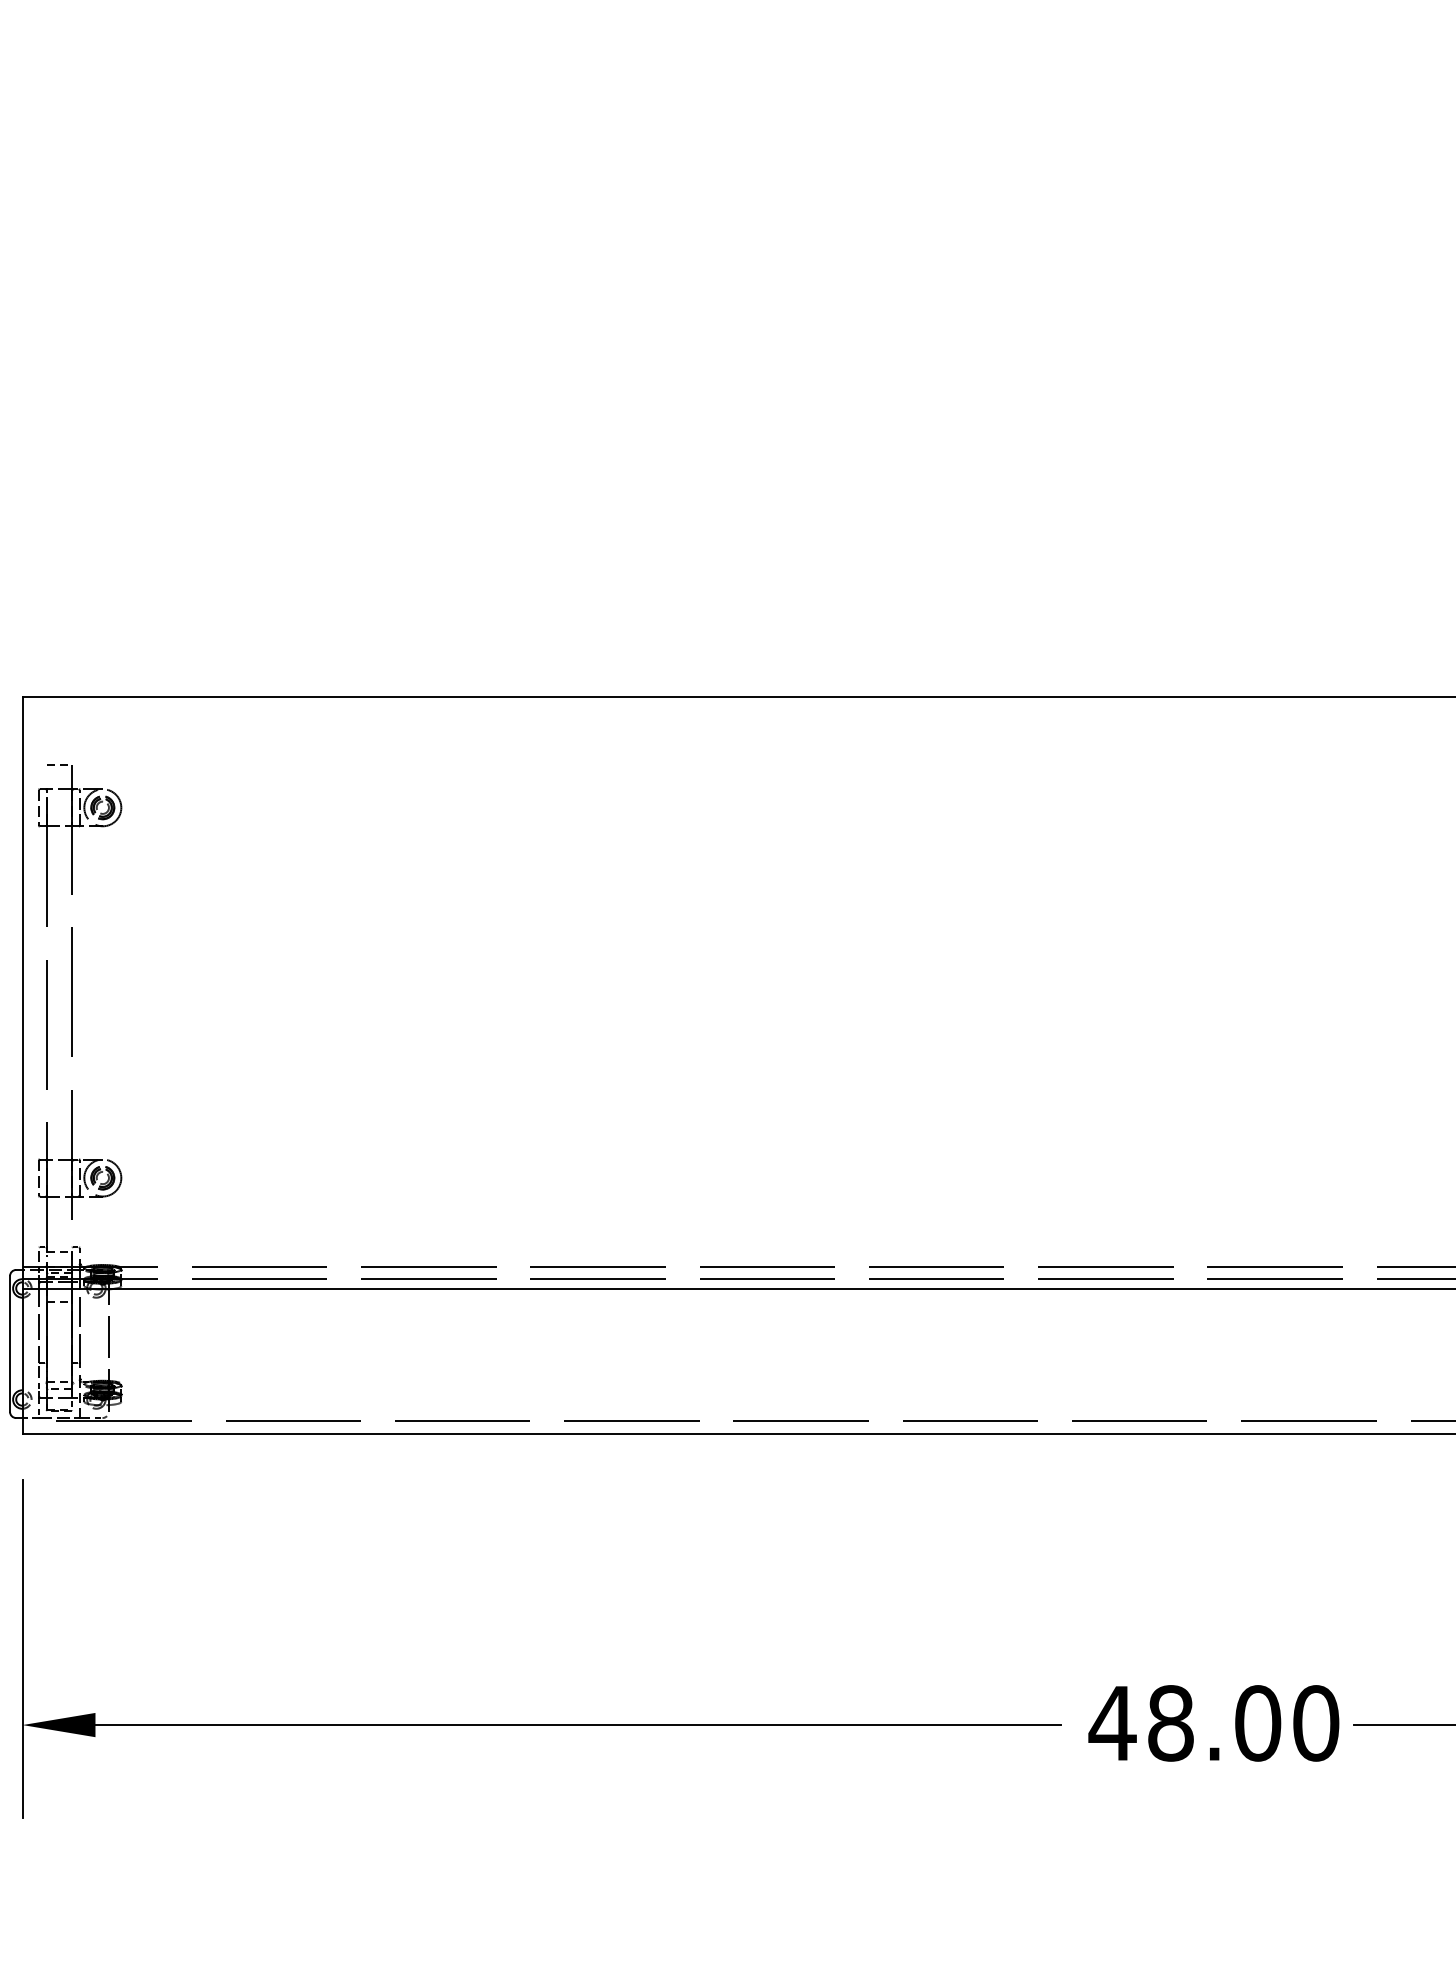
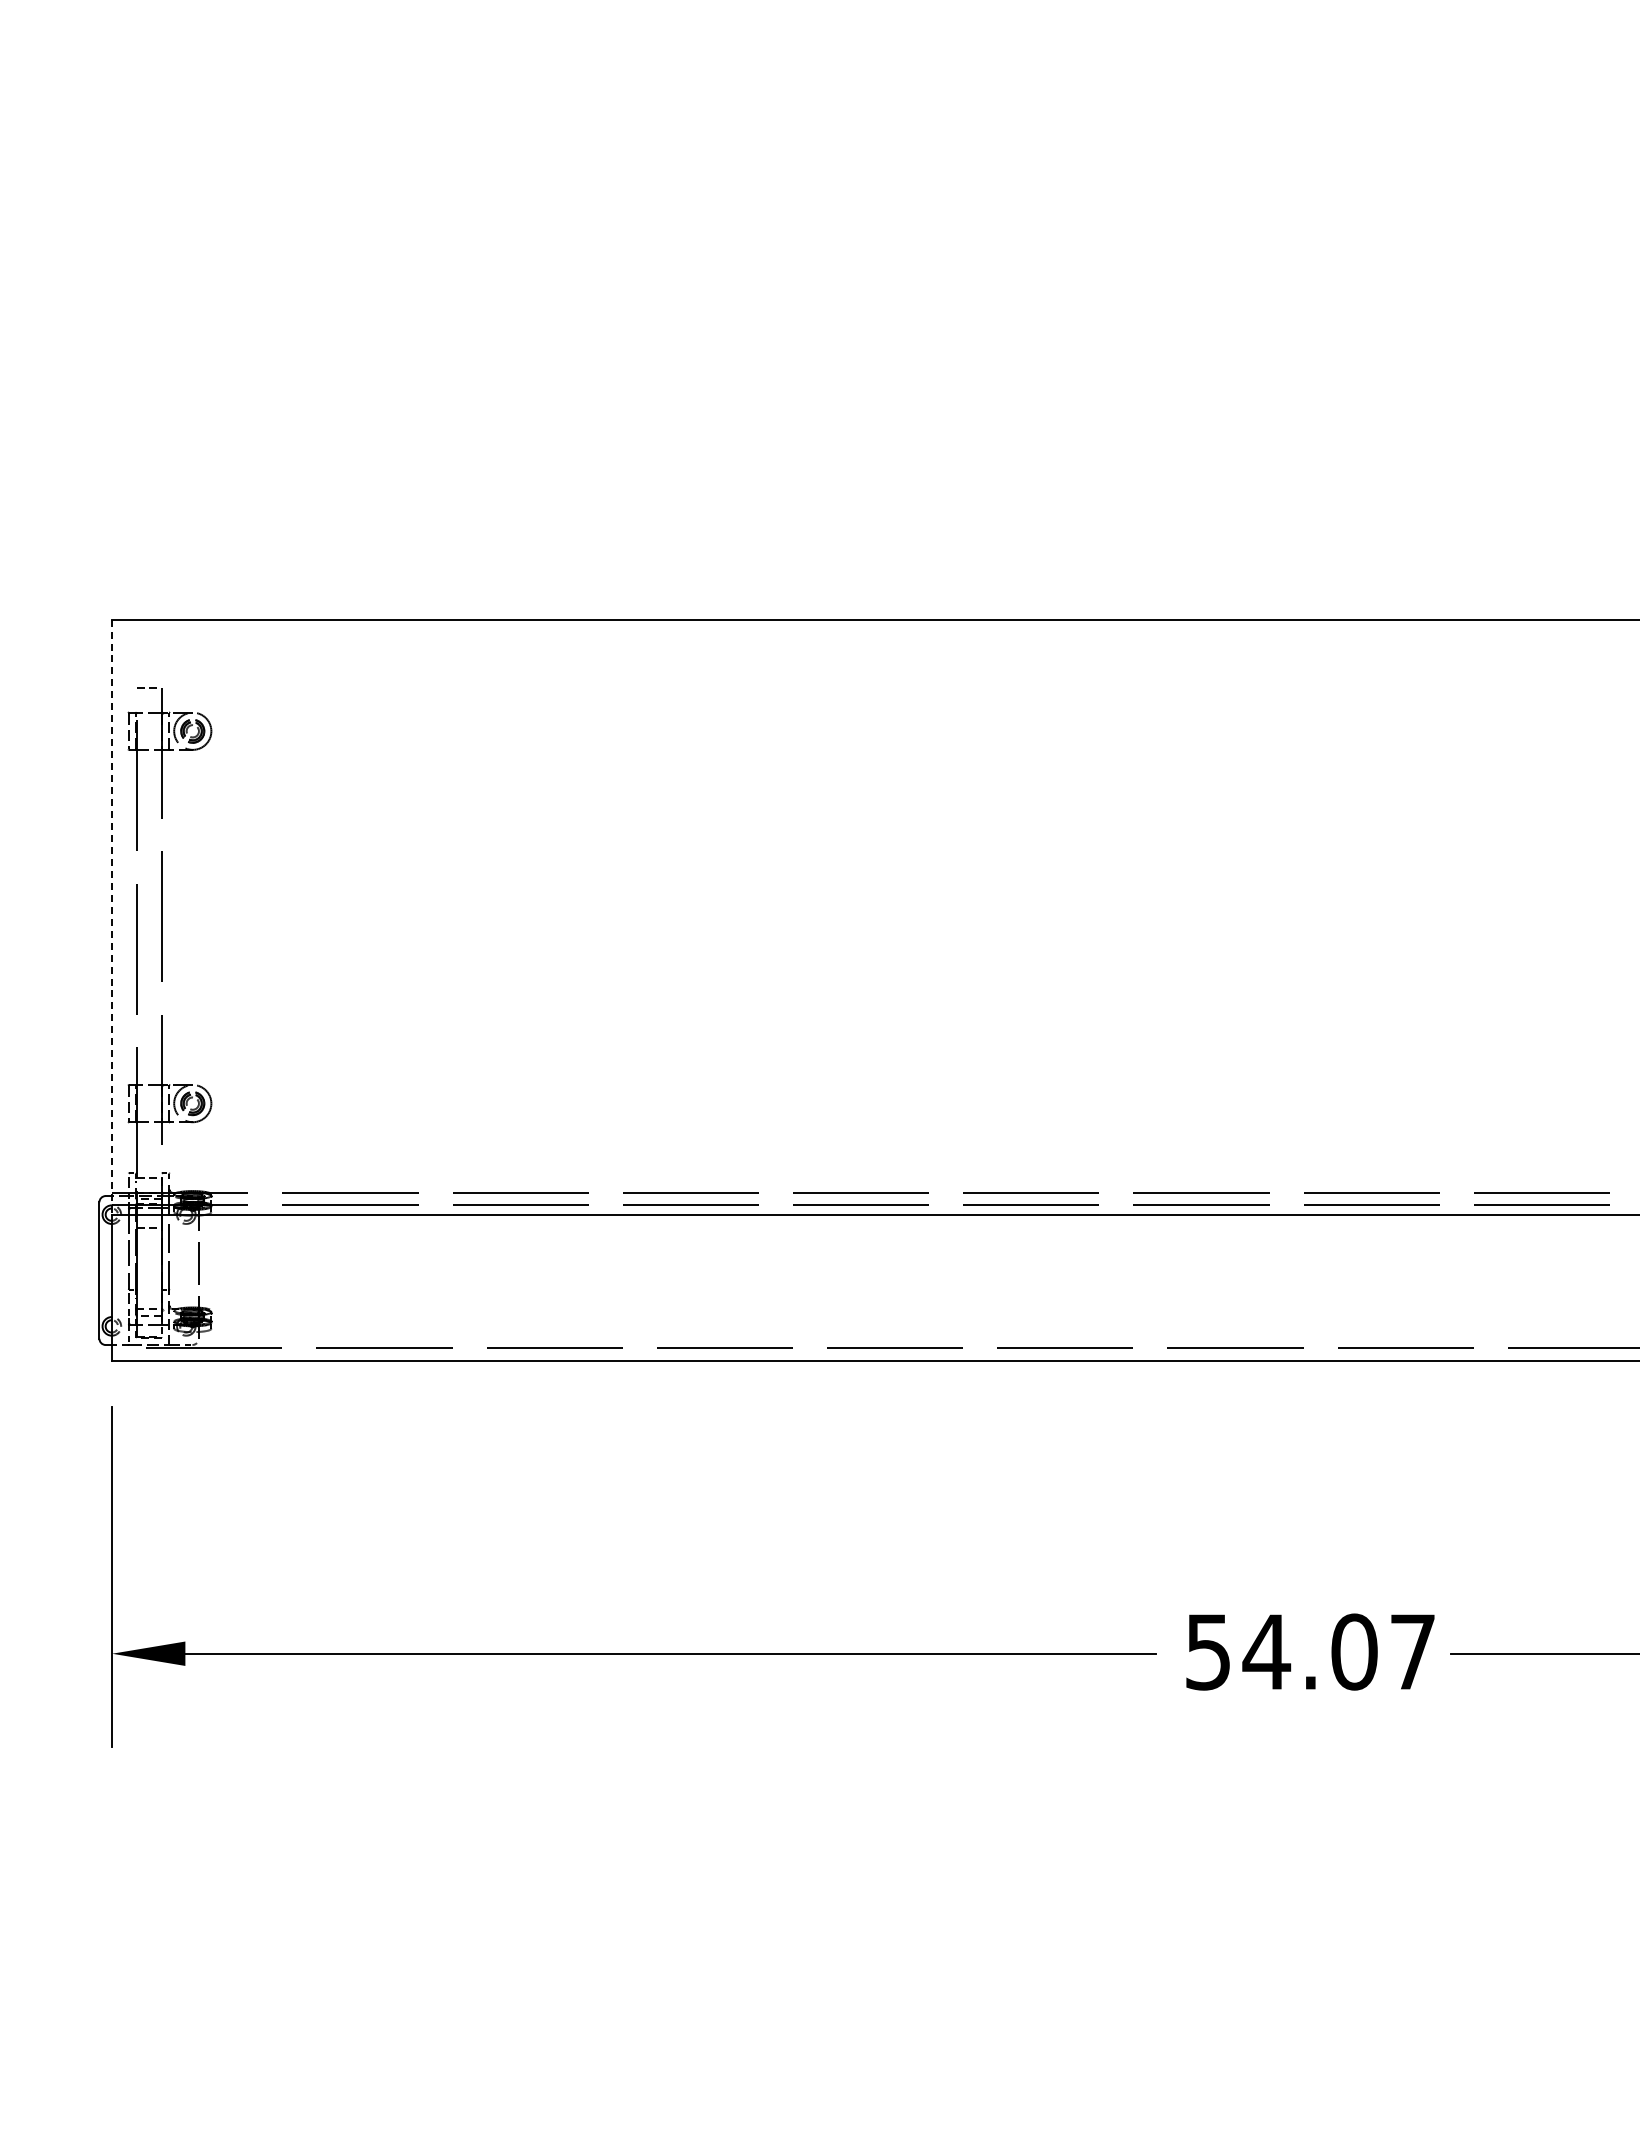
line: (23, 992) -> (112, 917), solid -> dashed
text: (1213, 1722) -> (1309, 1651), 48.00 -> 54.07

